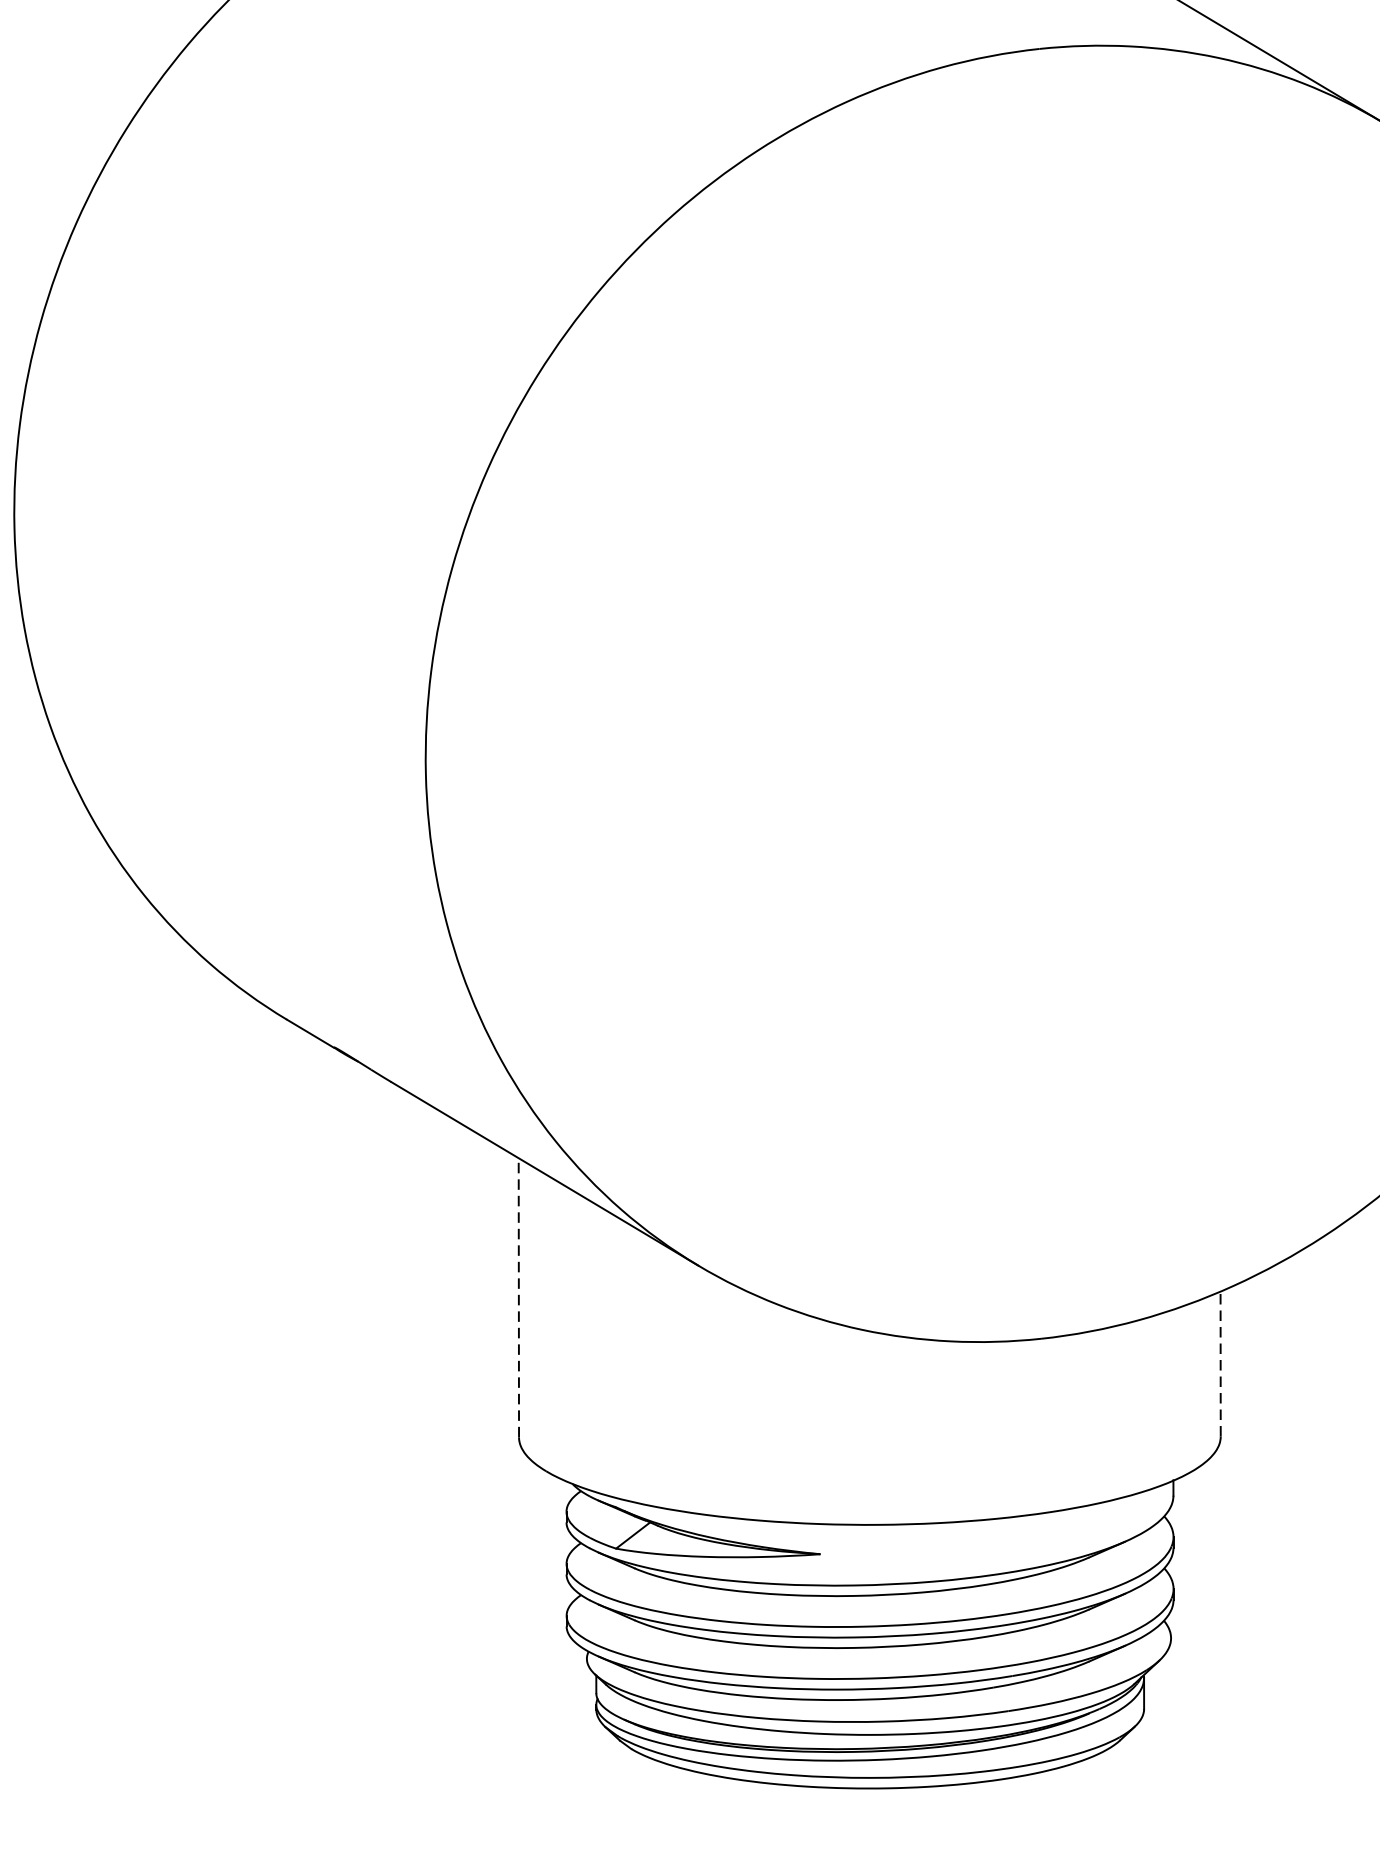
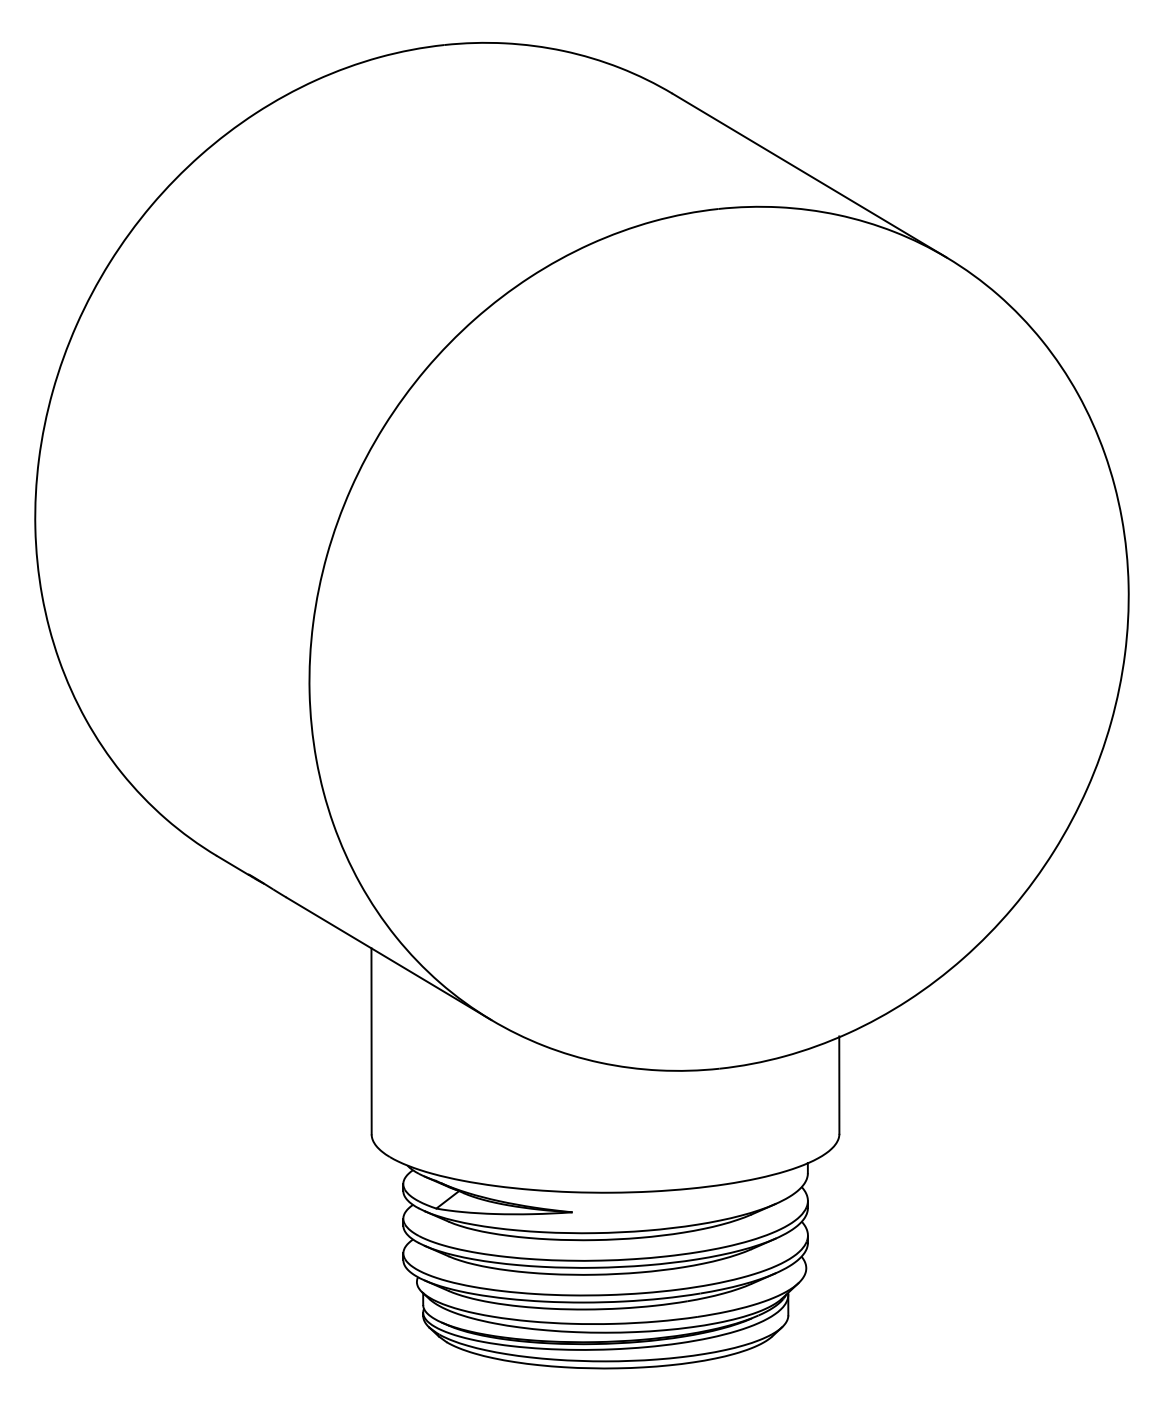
line: (518, 1296) -> (371, 1040), dashed -> solid
line: (1220, 1363) -> (839, 1085), dashed -> solid

